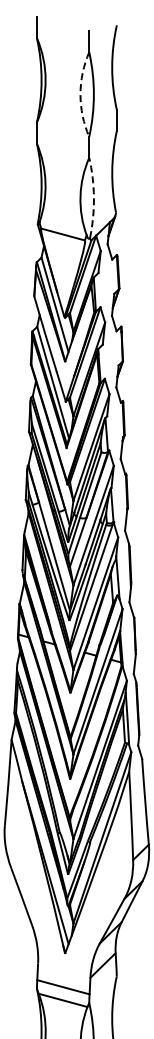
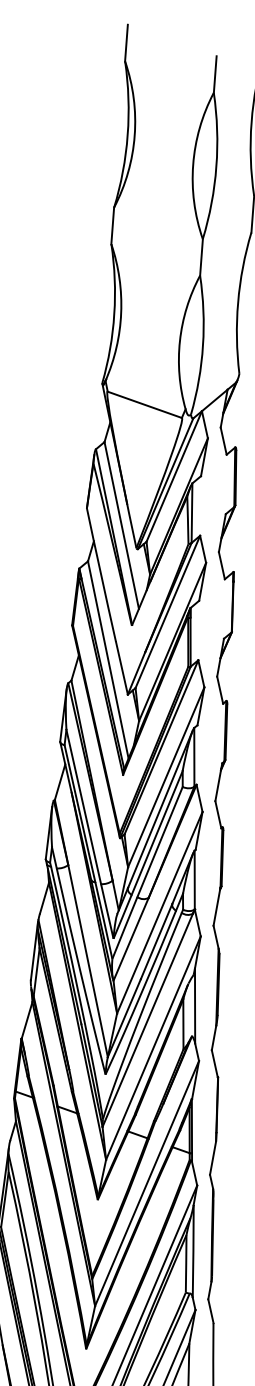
arc: (80, 94) -> (193, 164), dashed -> solid
arc: (93, 197) -> (202, 344), dashed -> solid

